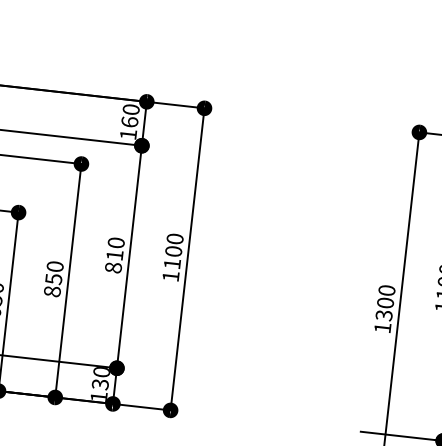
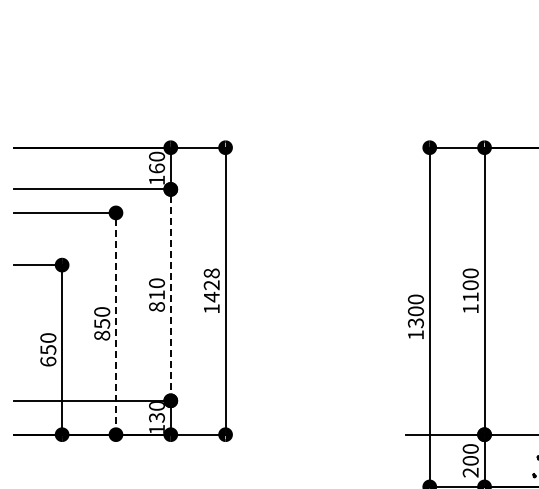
text: (173, 251) -> (211, 285), 1100 -> 1428
line: (129, 257) -> (170, 295), solid -> dashed
line: (67, 280) -> (115, 323), solid -> dashed

